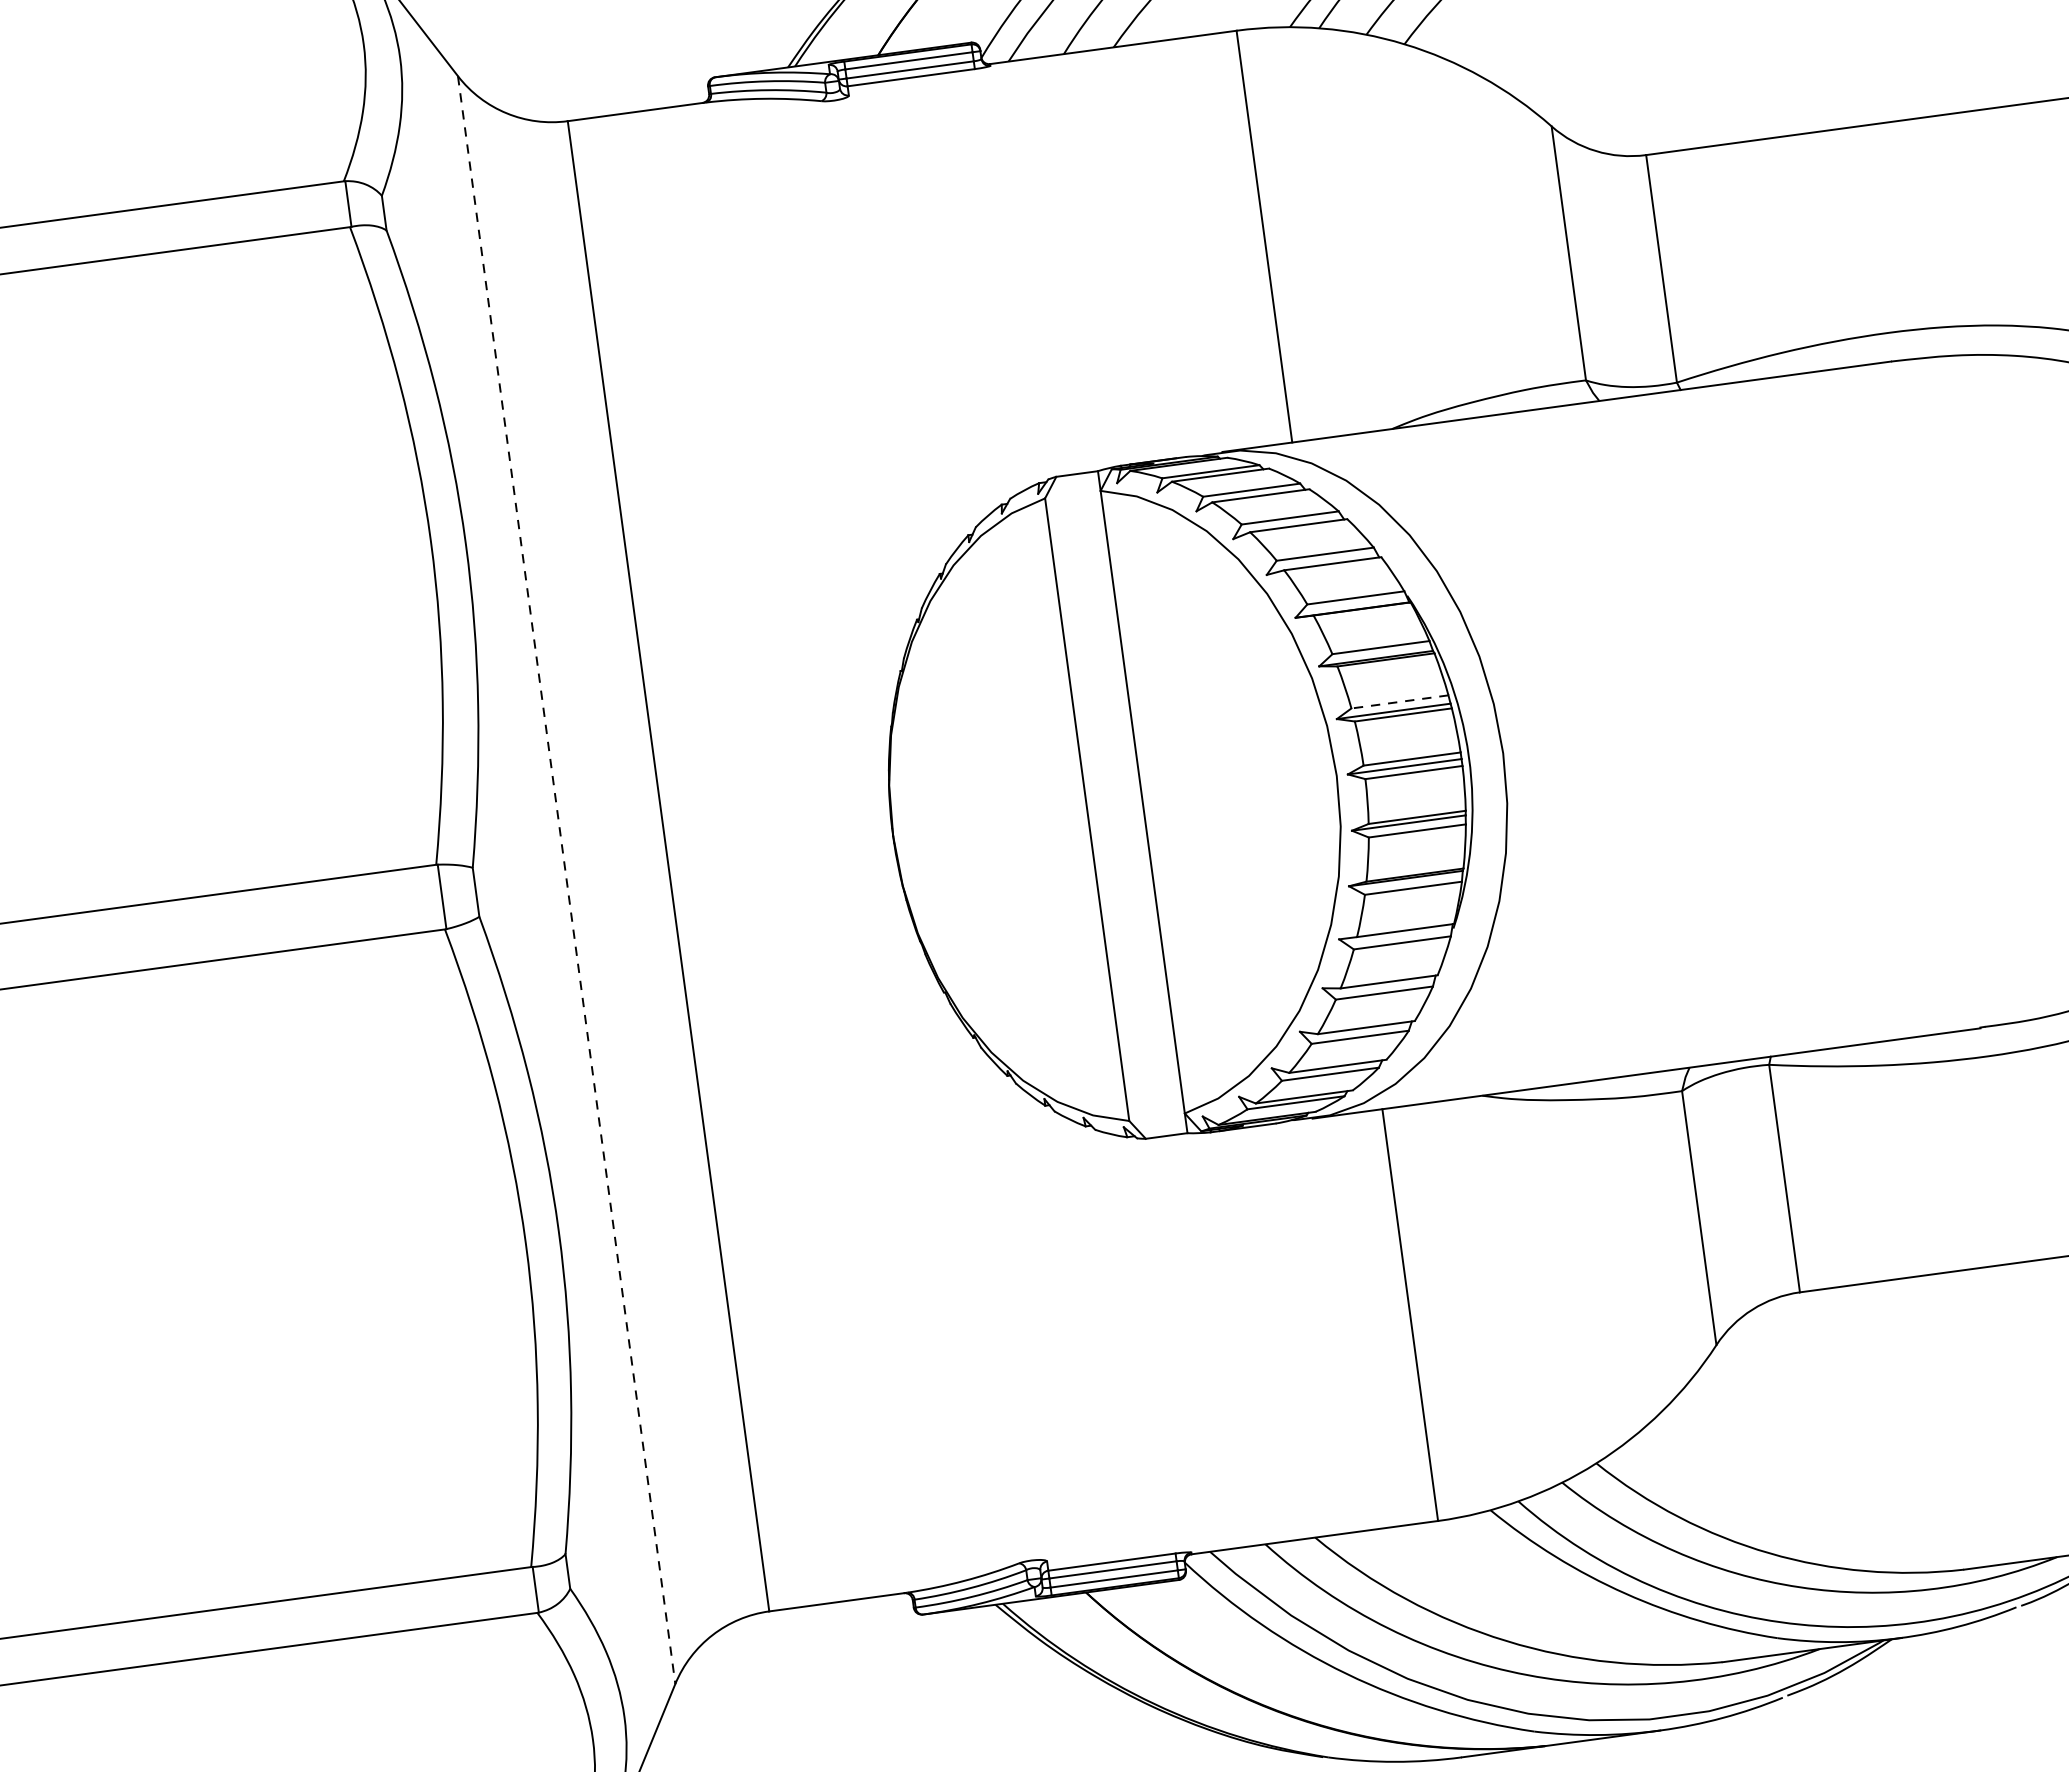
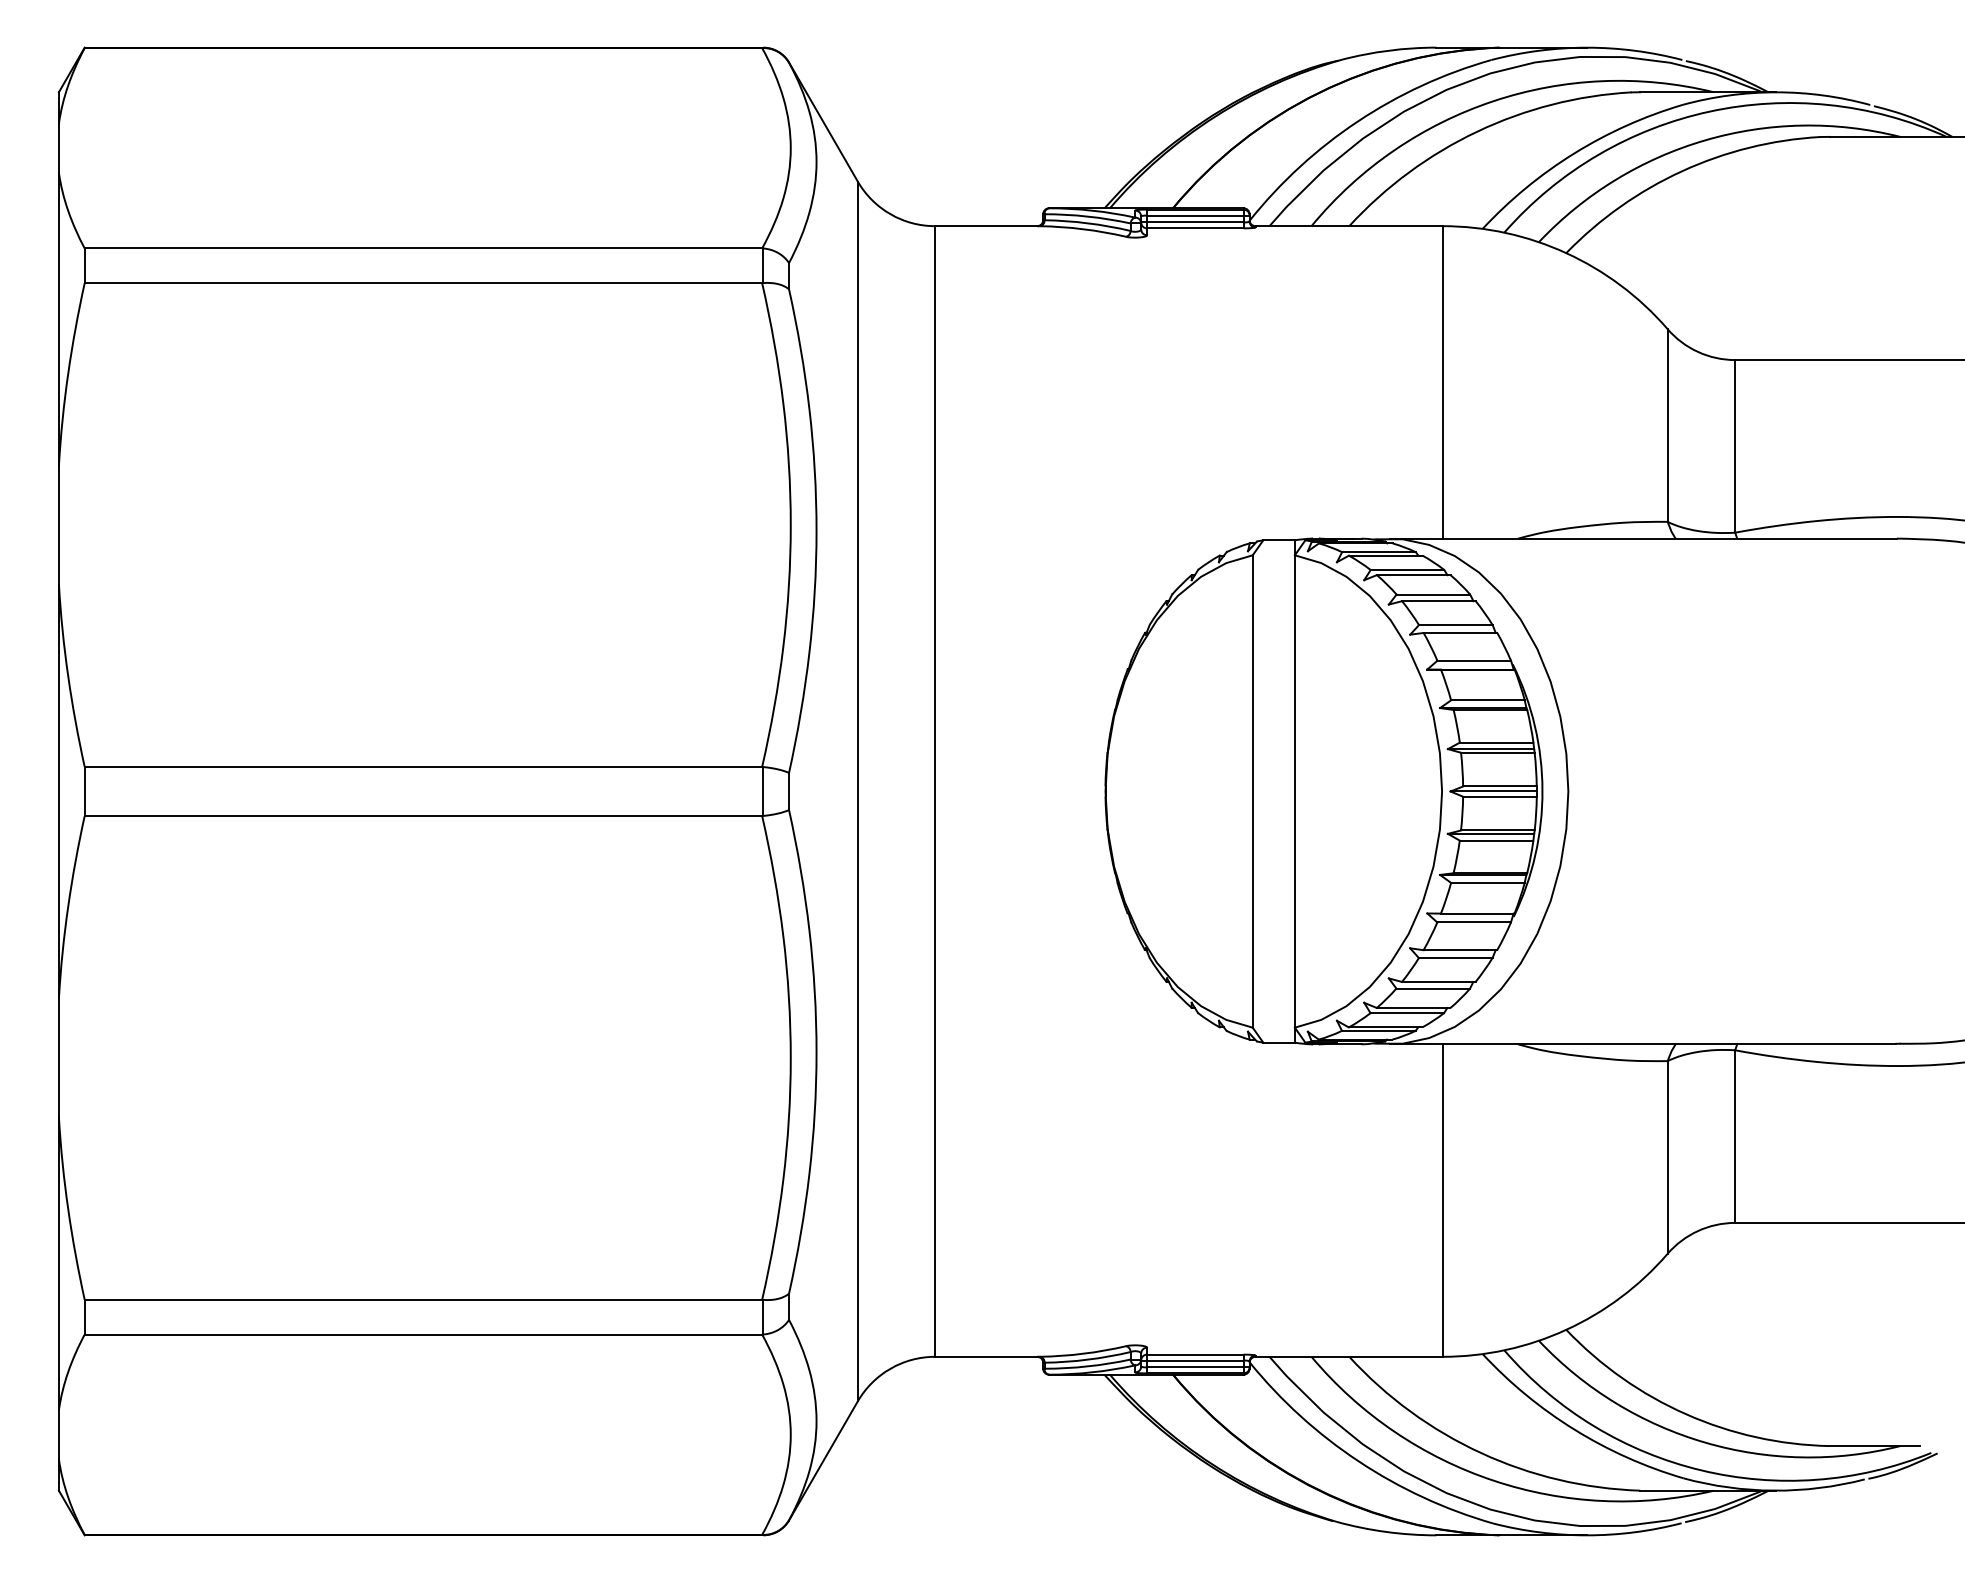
line: (1399, 701) -> (1496, 742), dashed -> solid
line: (566, 880) -> (857, 791), dashed -> solid

